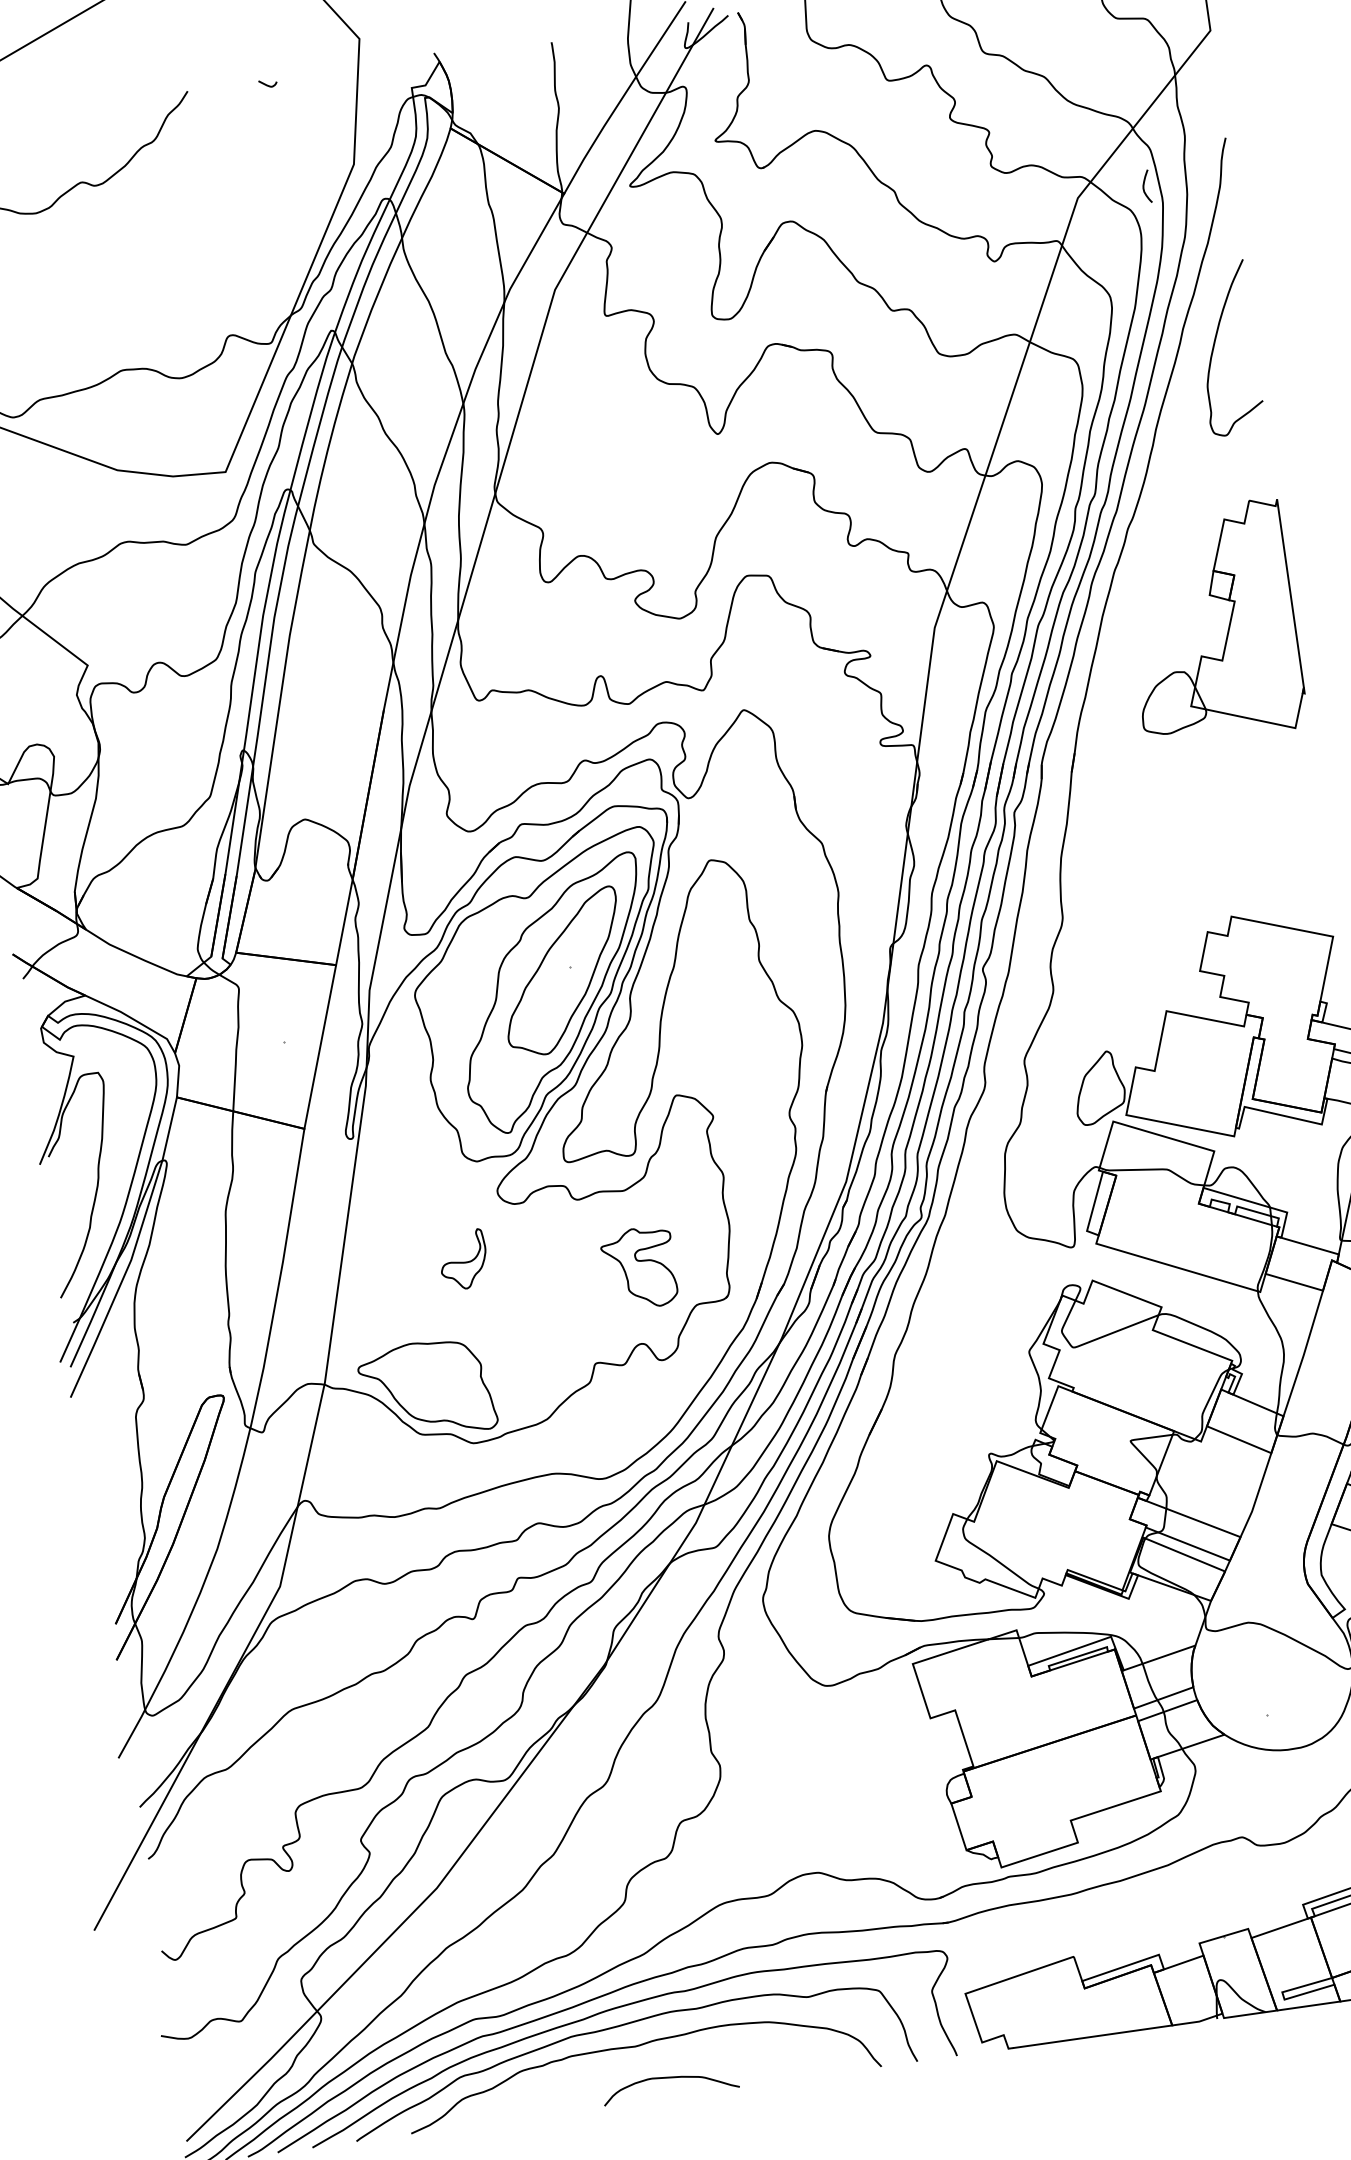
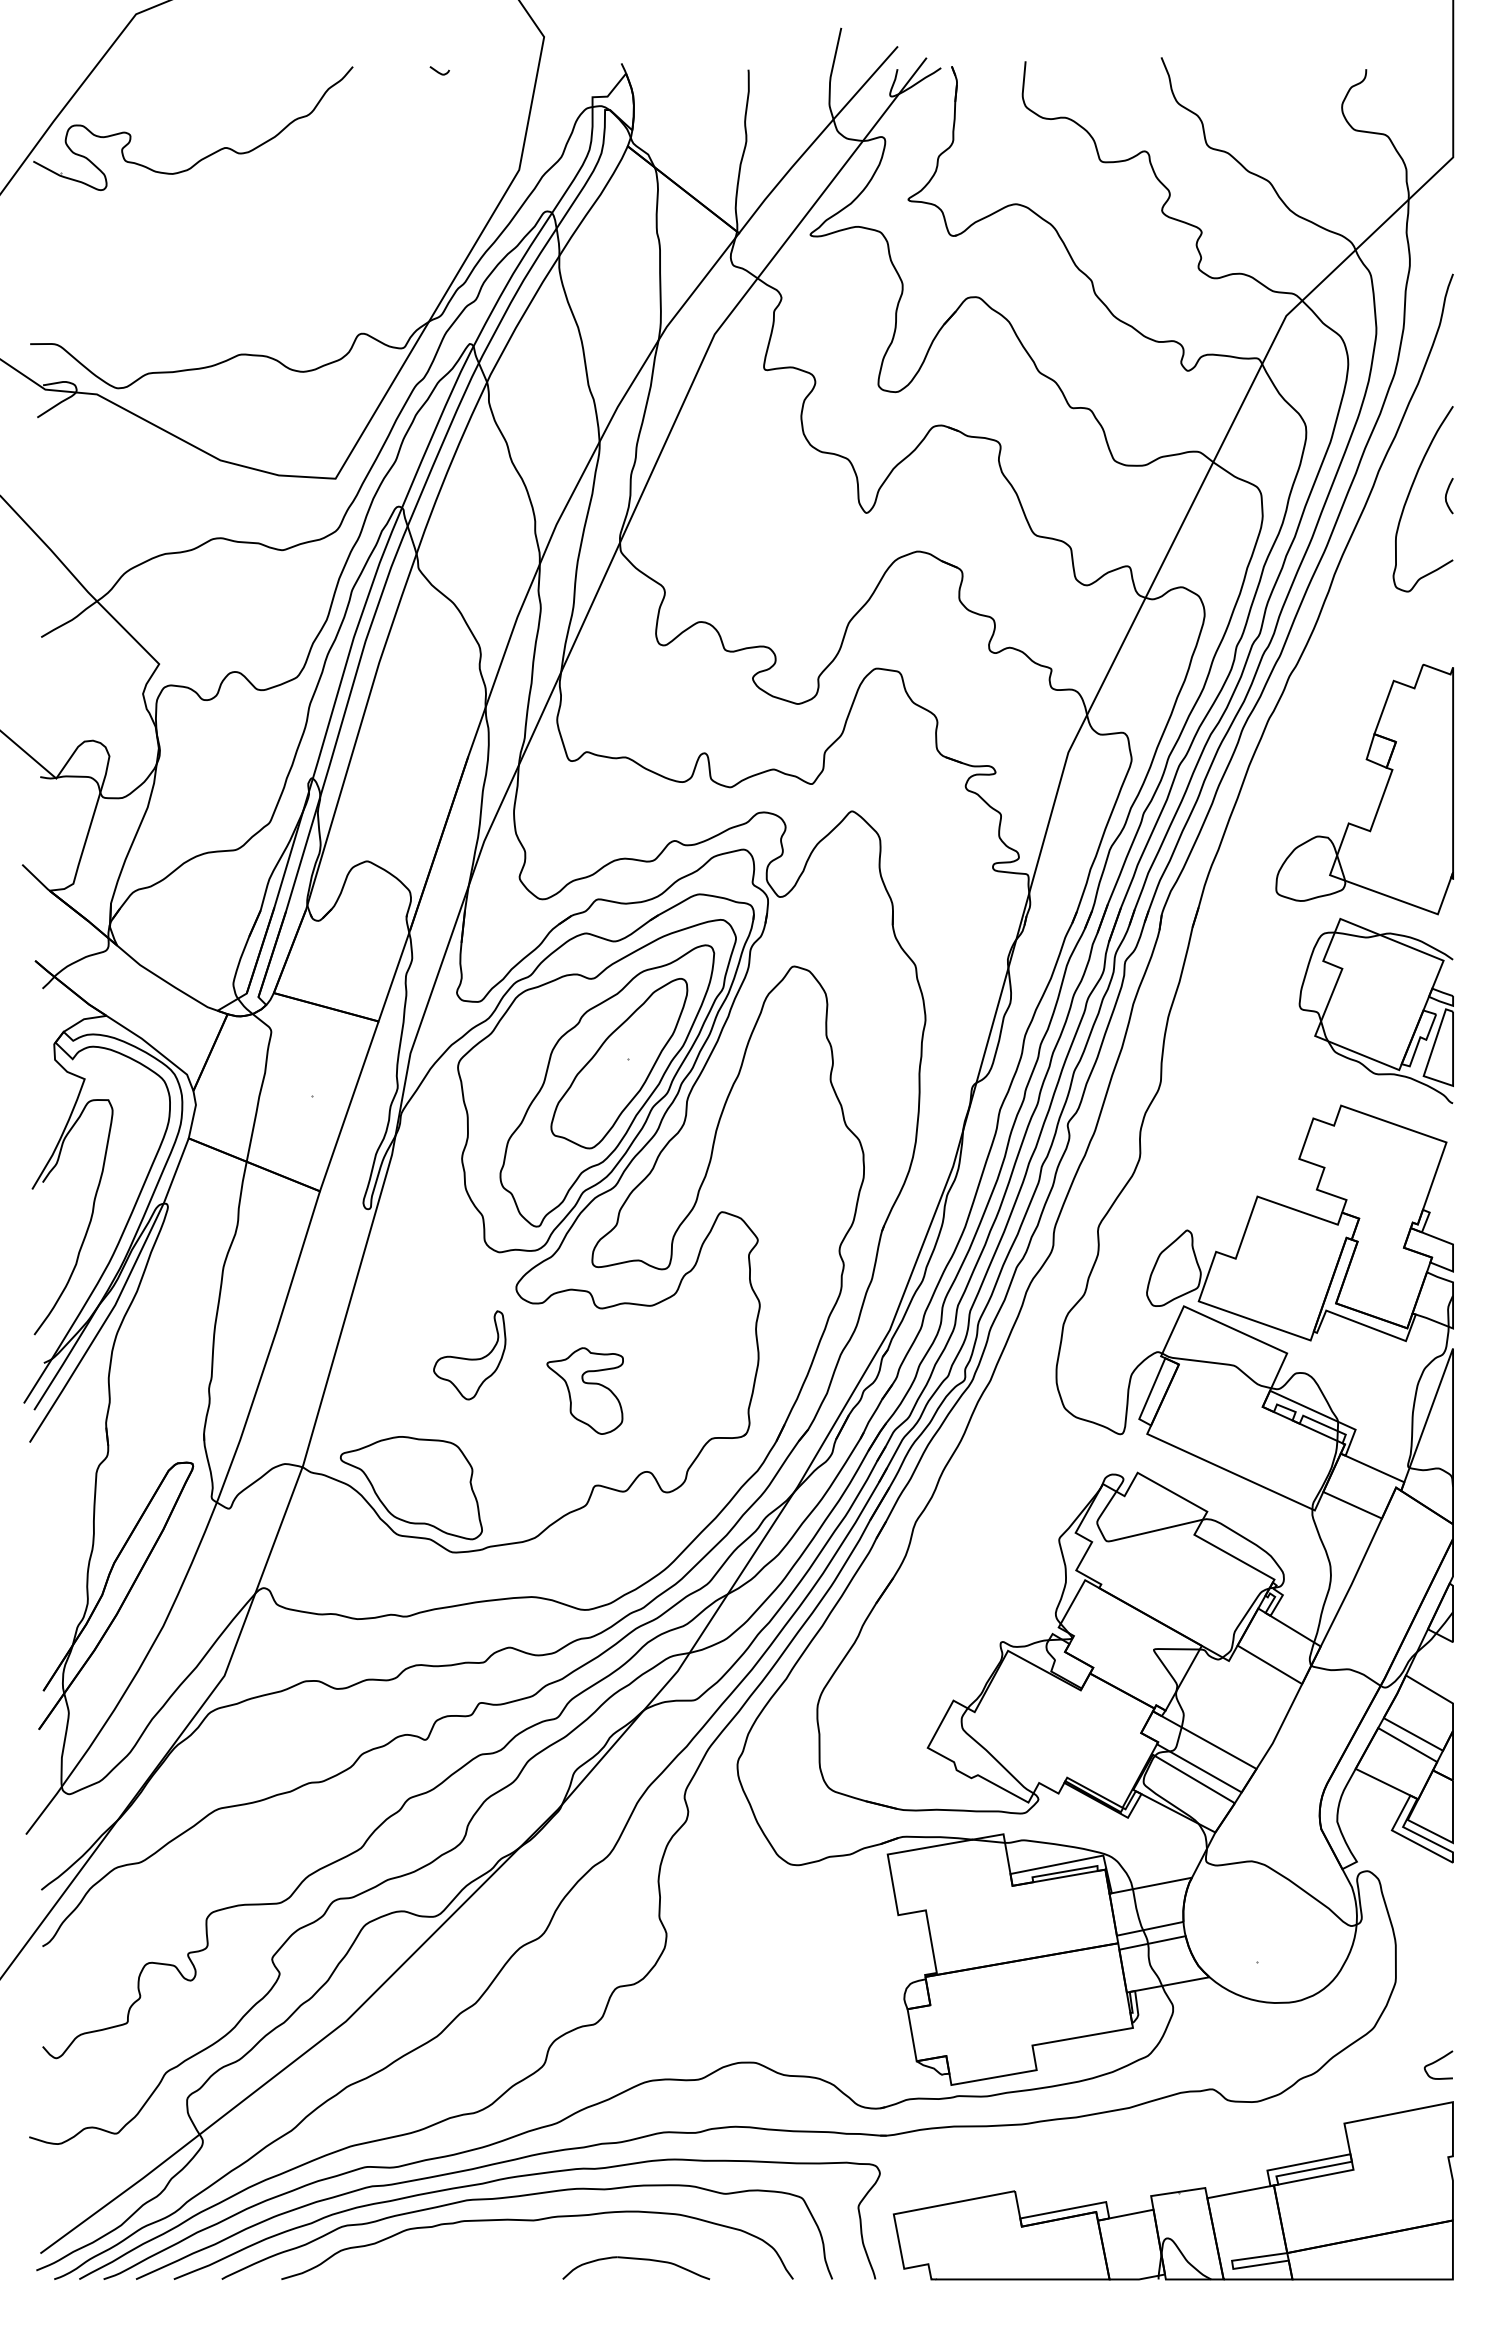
curve: (1144, 187) -> (1446, 496), moved
part: (1250, 824) -> (1375, 1010), added
part: (463, 1260) -> (469, 1355), size x1.43
part: (638, 1268) -> (584, 1390), moved
part: (669, 2078) -> (636, 2259), moved

